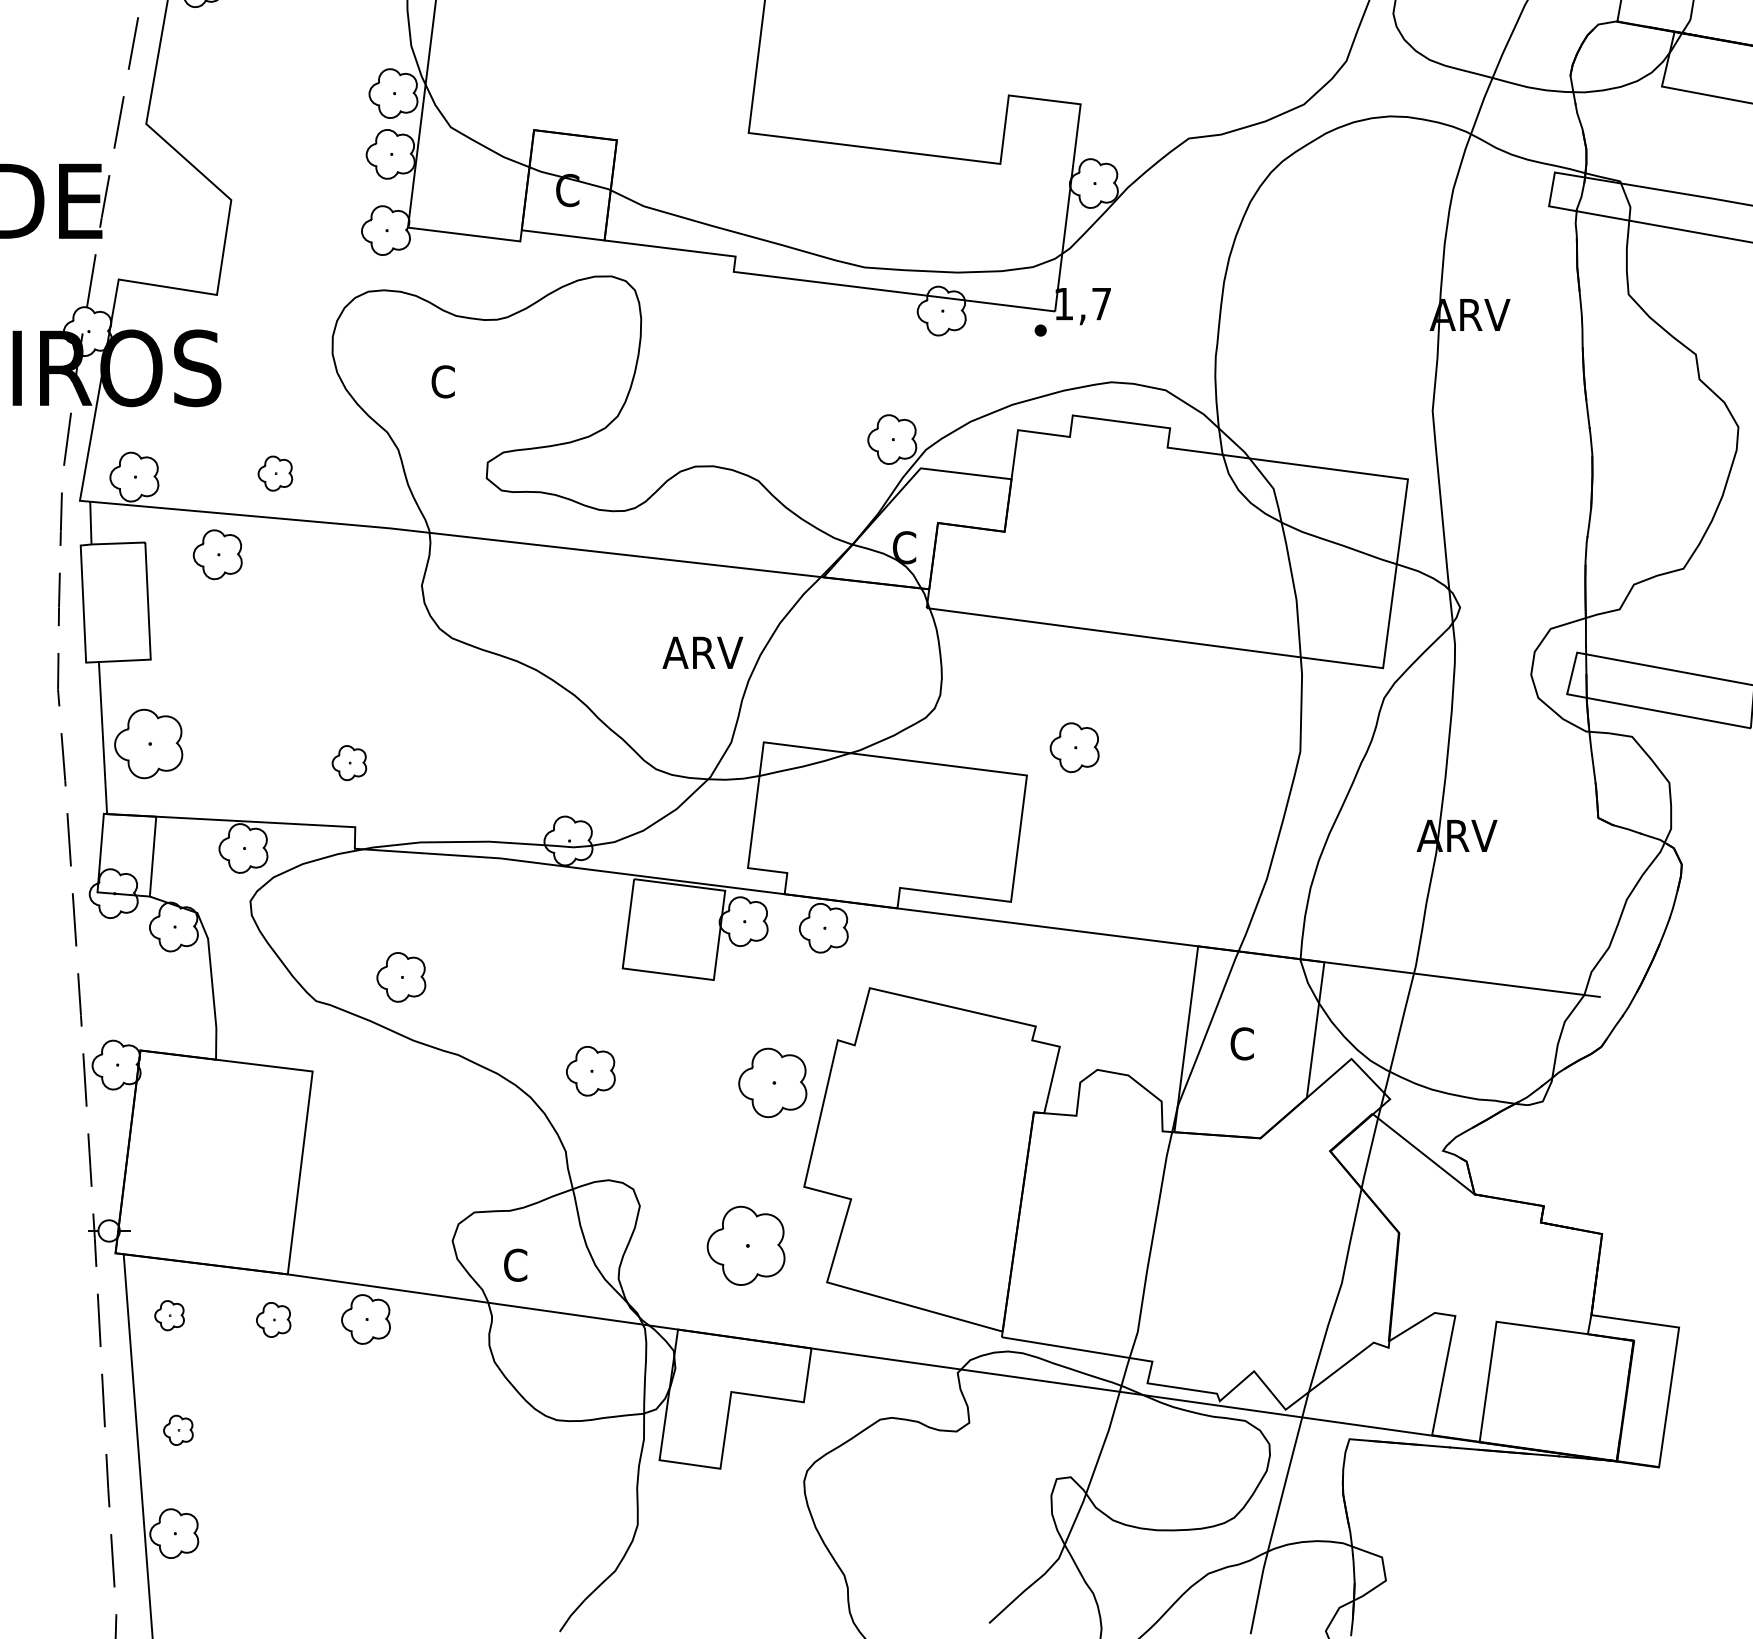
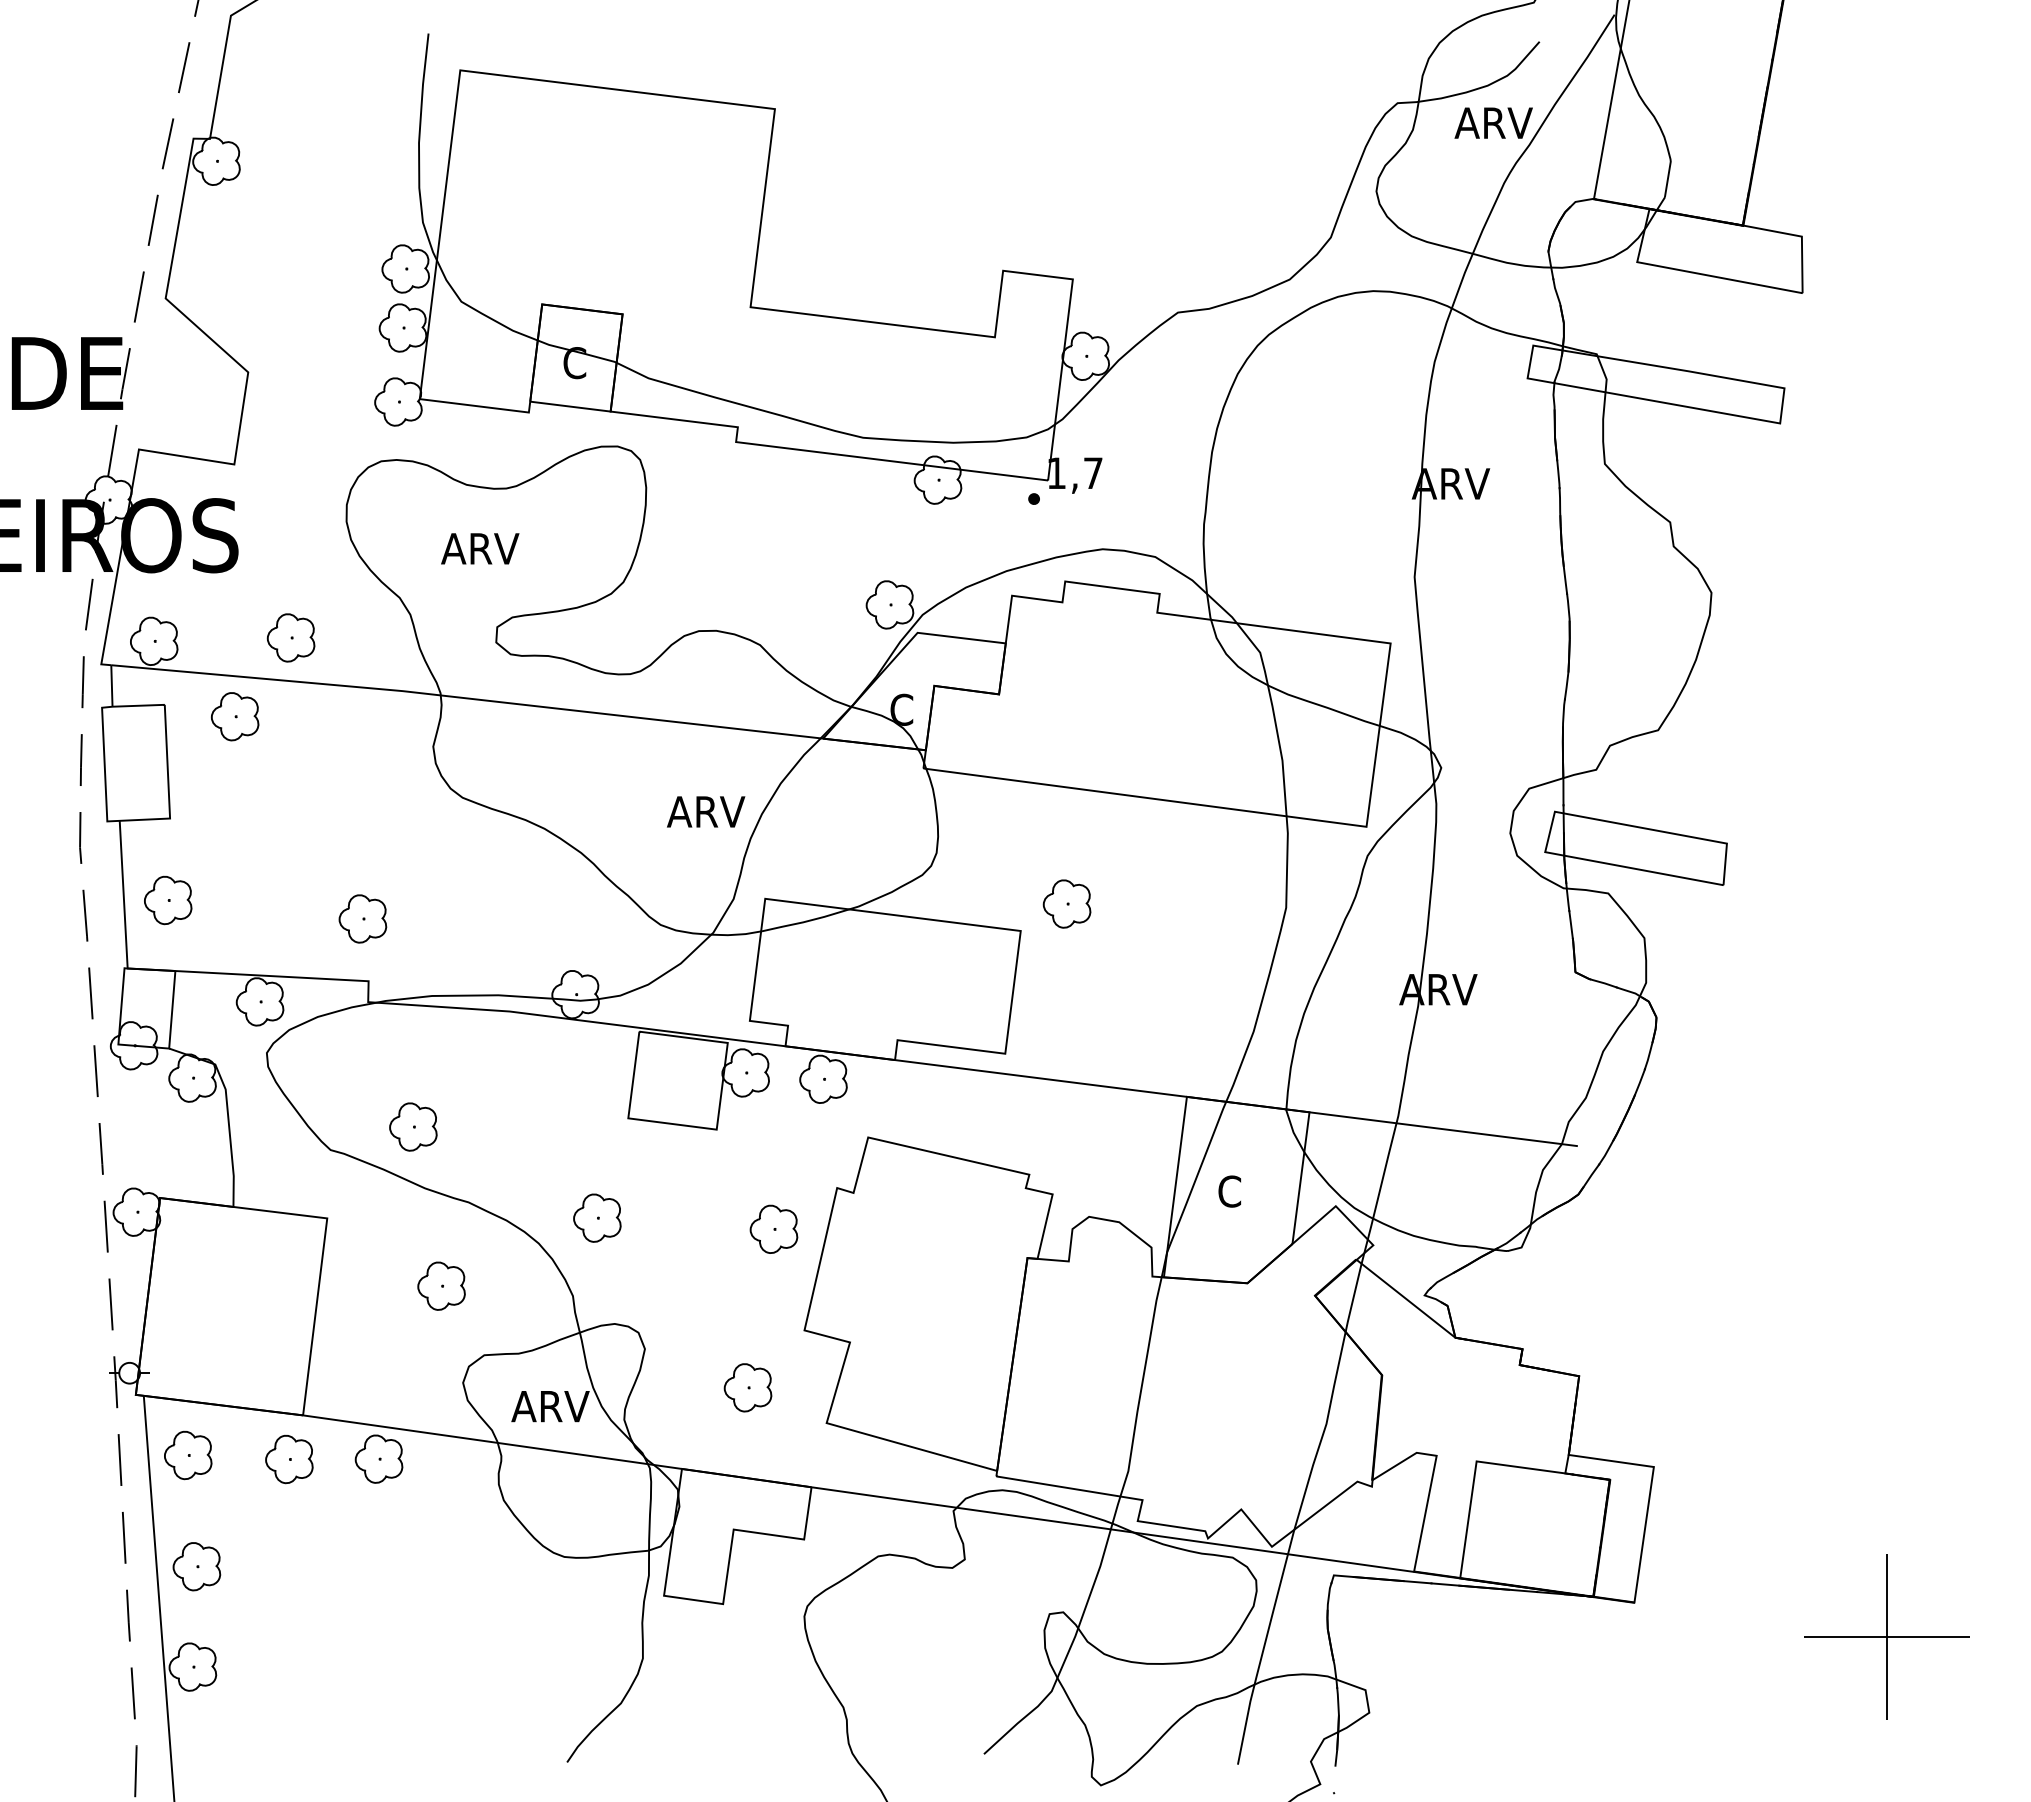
text: (470, 381) -> (480, 548), C -> ARV
part: (274, 473) -> (290, 637), size x1.43
part: (149, 744) -> (168, 900), size x0.71
part: (348, 762) -> (362, 918), size x1.43
part: (772, 1081) -> (773, 1228), size x0.71
part: (430, 1140) -> (441, 1285), added
part: (745, 1245) -> (747, 1387), size x0.62
text: (542, 1265) -> (550, 1406), C -> ARV
part: (169, 1315) -> (188, 1455), size x1.67
part: (273, 1319) -> (289, 1459), size x1.43
part: (177, 1430) -> (196, 1566), size x1.67

